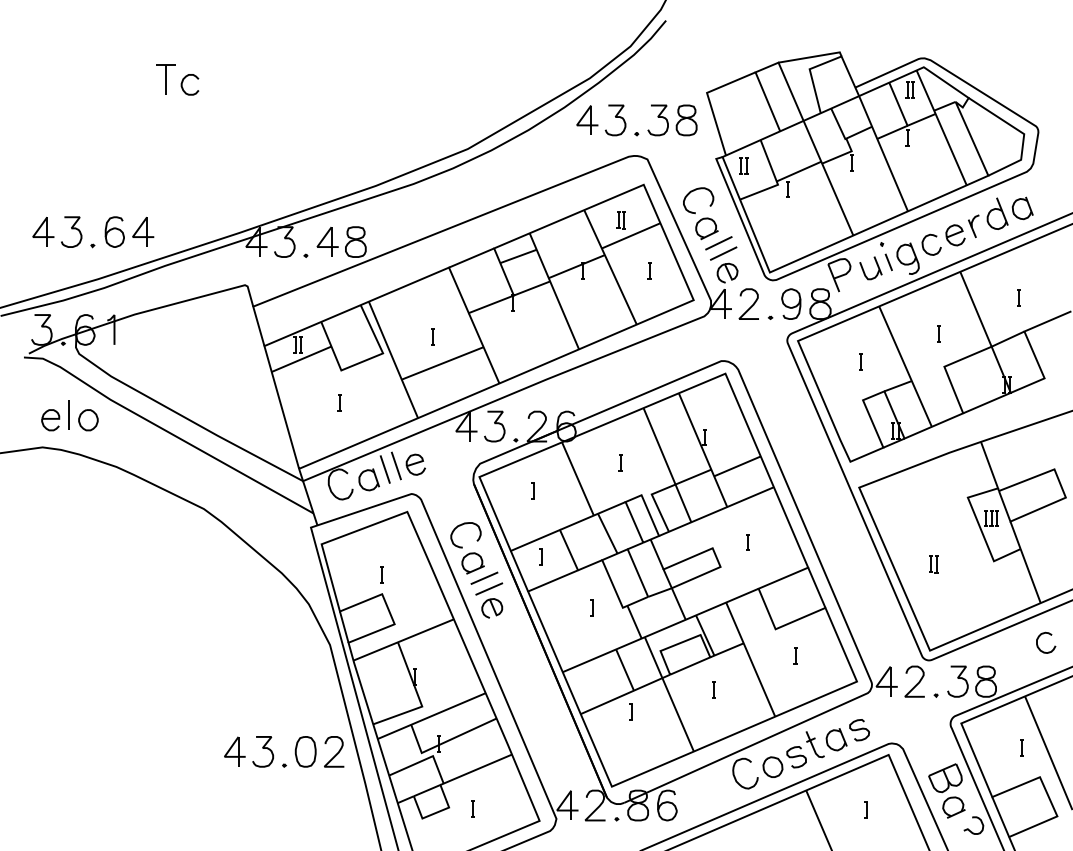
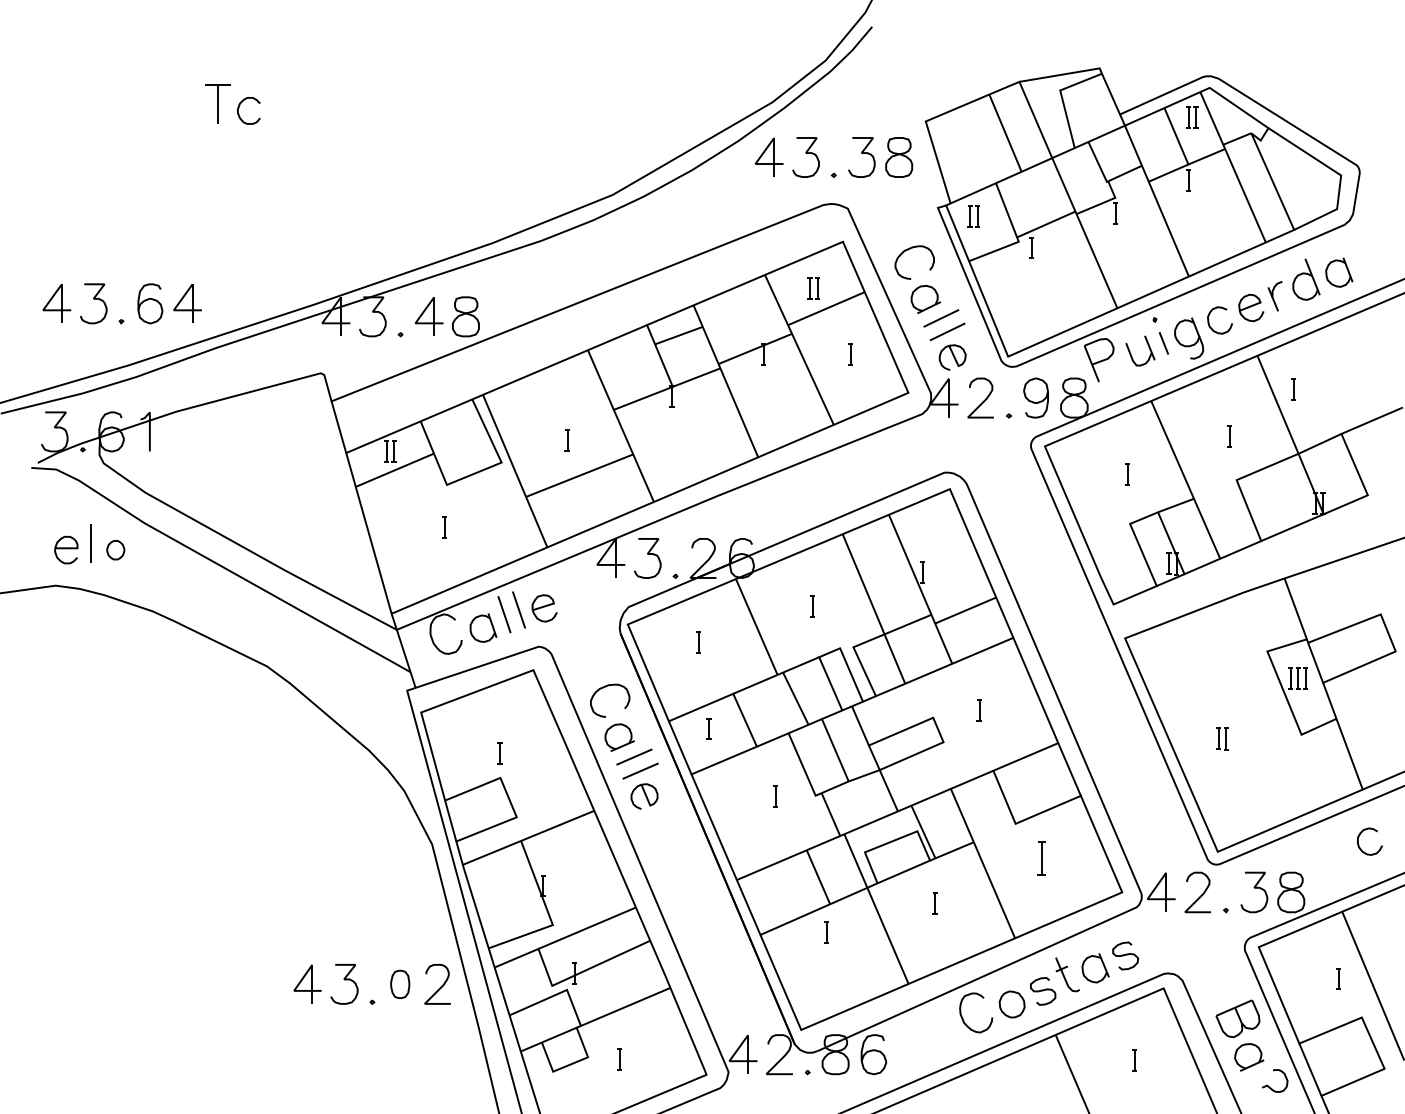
line: (1018, 297) -> (1293, 389), moved
part: (88, 420) -> (115, 550), size x0.7
part: (795, 655) -> (1041, 858), size x1.6
part: (305, 751) -> (400, 983), size x0.7

